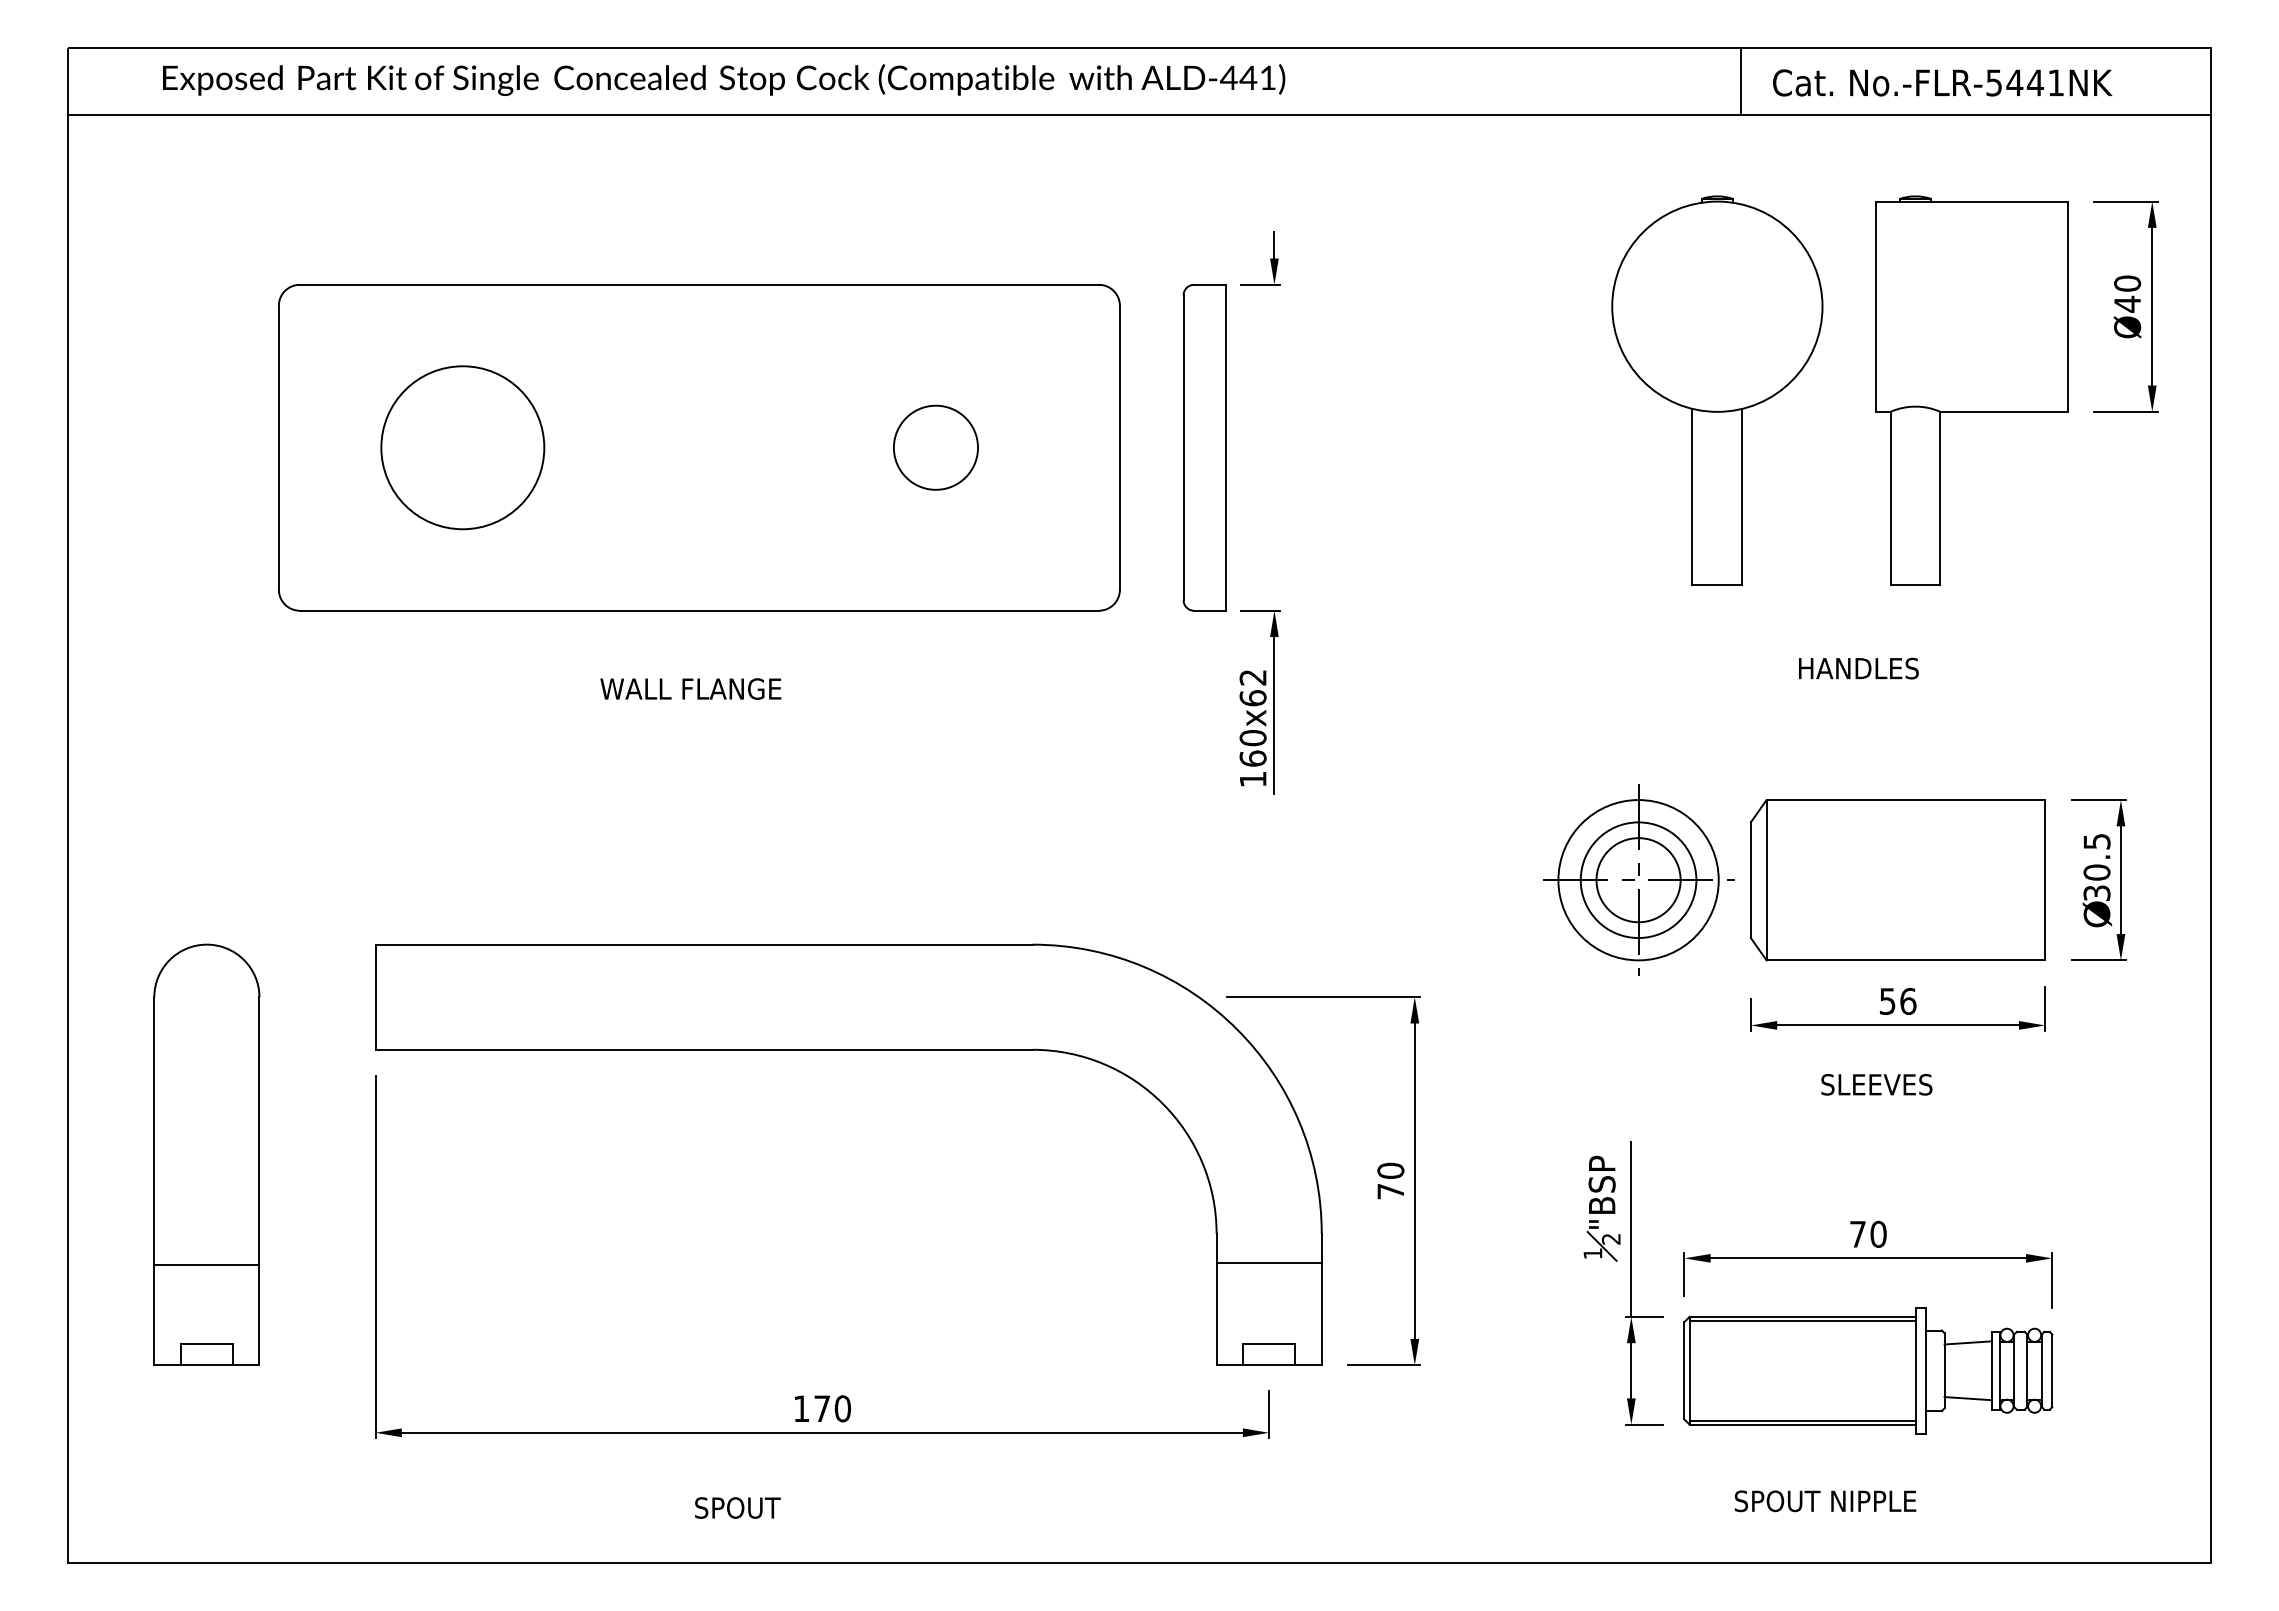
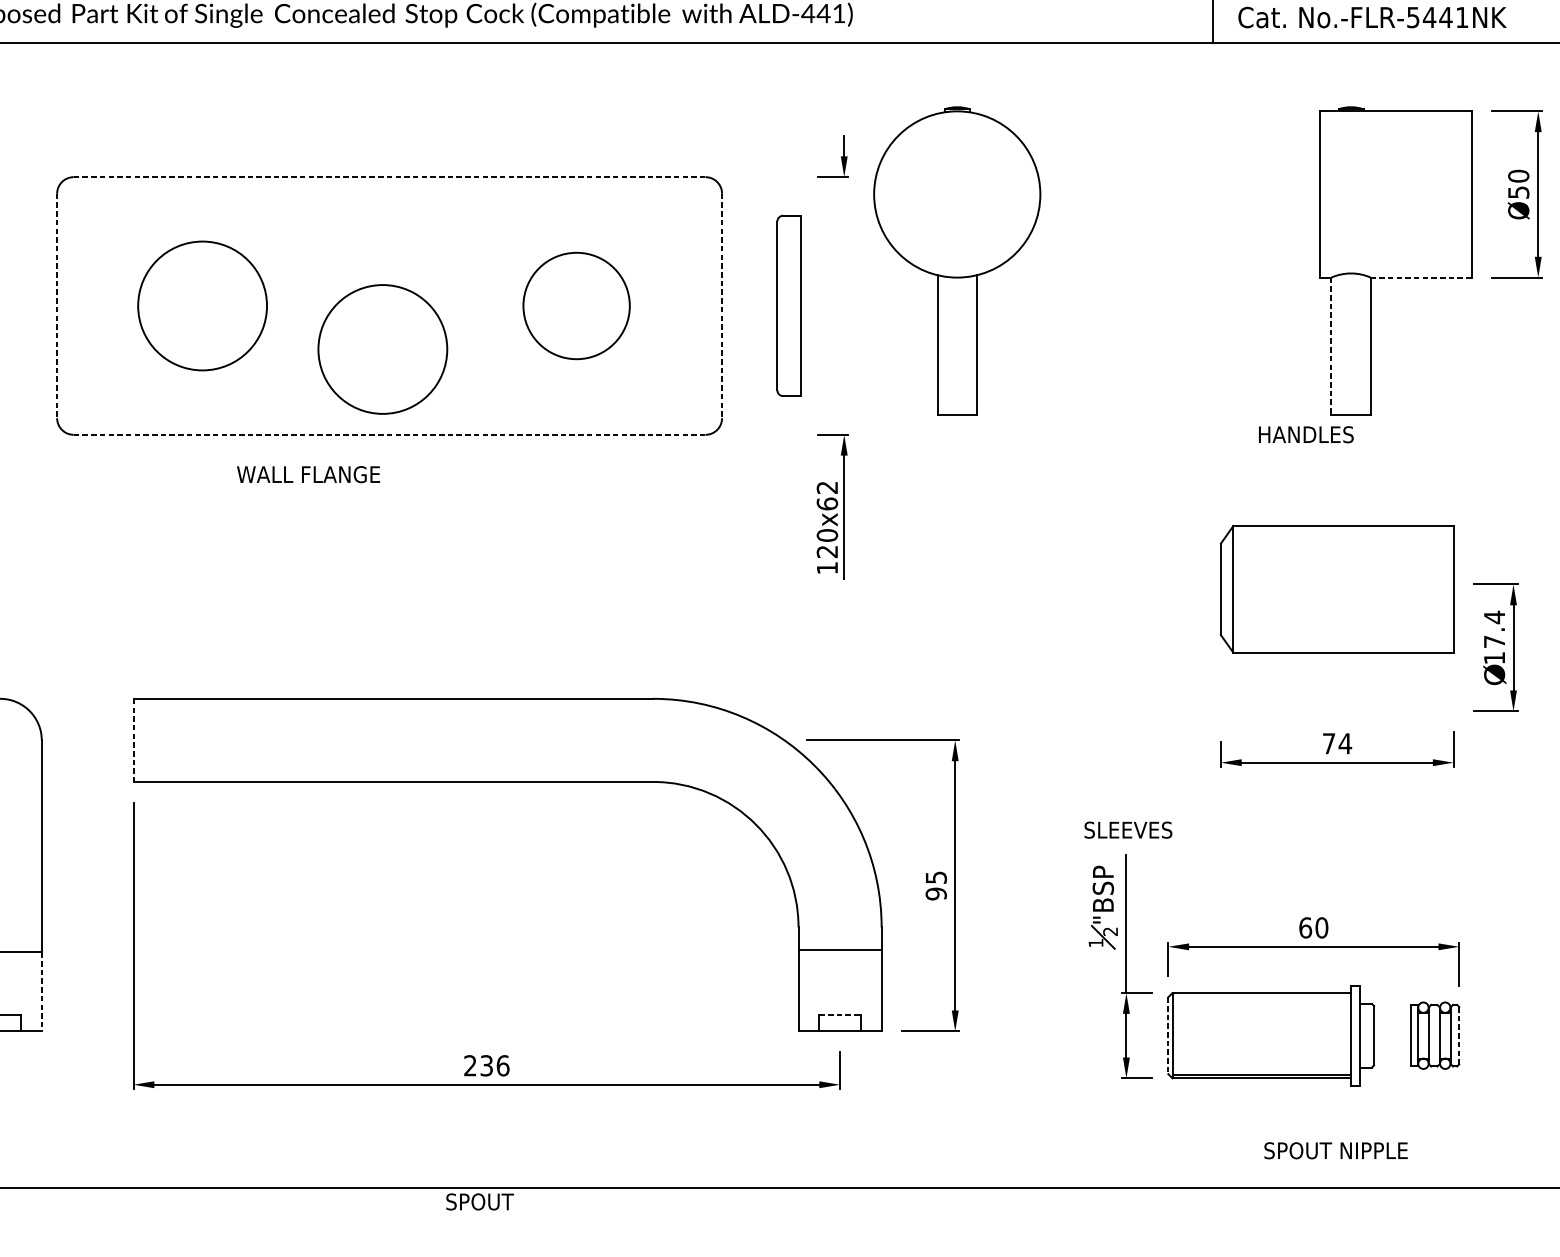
line: (699, 284) -> (389, 176), solid -> dashed
text: (2127, 303) -> (1518, 191), Ø40 -> Ø50
part: (1717, 390) -> (957, 260), moved
line: (2004, 411) -> (1421, 277), solid -> dashed
line: (278, 447) -> (56, 305), solid -> dashed
circle: (935, 447) -> (576, 305), size x1.6
line: (1119, 447) -> (721, 305), solid -> dashed
part: (1204, 447) -> (788, 305), size x0.7
line: (1890, 498) -> (1331, 346), solid -> dashed
circle: (690, 502) -> (382, 349), added
line: (699, 610) -> (389, 434), solid -> dashed
text: (1858, 668) -> (1306, 434), moved
text: (690, 688) -> (308, 474), moved
text: (1252, 758) -> (826, 551), 160x62 -> 120x62
text: (2096, 866) -> (1494, 637), 30.5 -> 17.4
part: (1638, 879) -> (1132, 647), removed
part: (1897, 880) -> (1336, 589), moved
line: (375, 997) -> (133, 740), solid -> dashed
text: (1898, 1001) -> (1337, 743), 56 -> 74
text: (1876, 1084) -> (1128, 829), moved
text: (1390, 1180) -> (936, 885), 70 -> 95
text: (1858, 1233) -> (1306, 927), 70 -> 60
line: (259, 1315) -> (41, 992), solid -> dashed
line: (1802, 1320) -> (1261, 995), removed
line: (1967, 1342) -> (1392, 1013), removed
line: (1269, 1344) -> (840, 1014), solid -> dashed
line: (1684, 1370) -> (1168, 1035), solid -> dashed
line: (2052, 1371) -> (1459, 1036), solid -> dashed
line: (1967, 1398) -> (1392, 1057), removed
text: (822, 1408) -> (486, 1065), 170 -> 236
text: (1825, 1501) -> (1336, 1150), moved
text: (737, 1507) -> (479, 1201), moved

